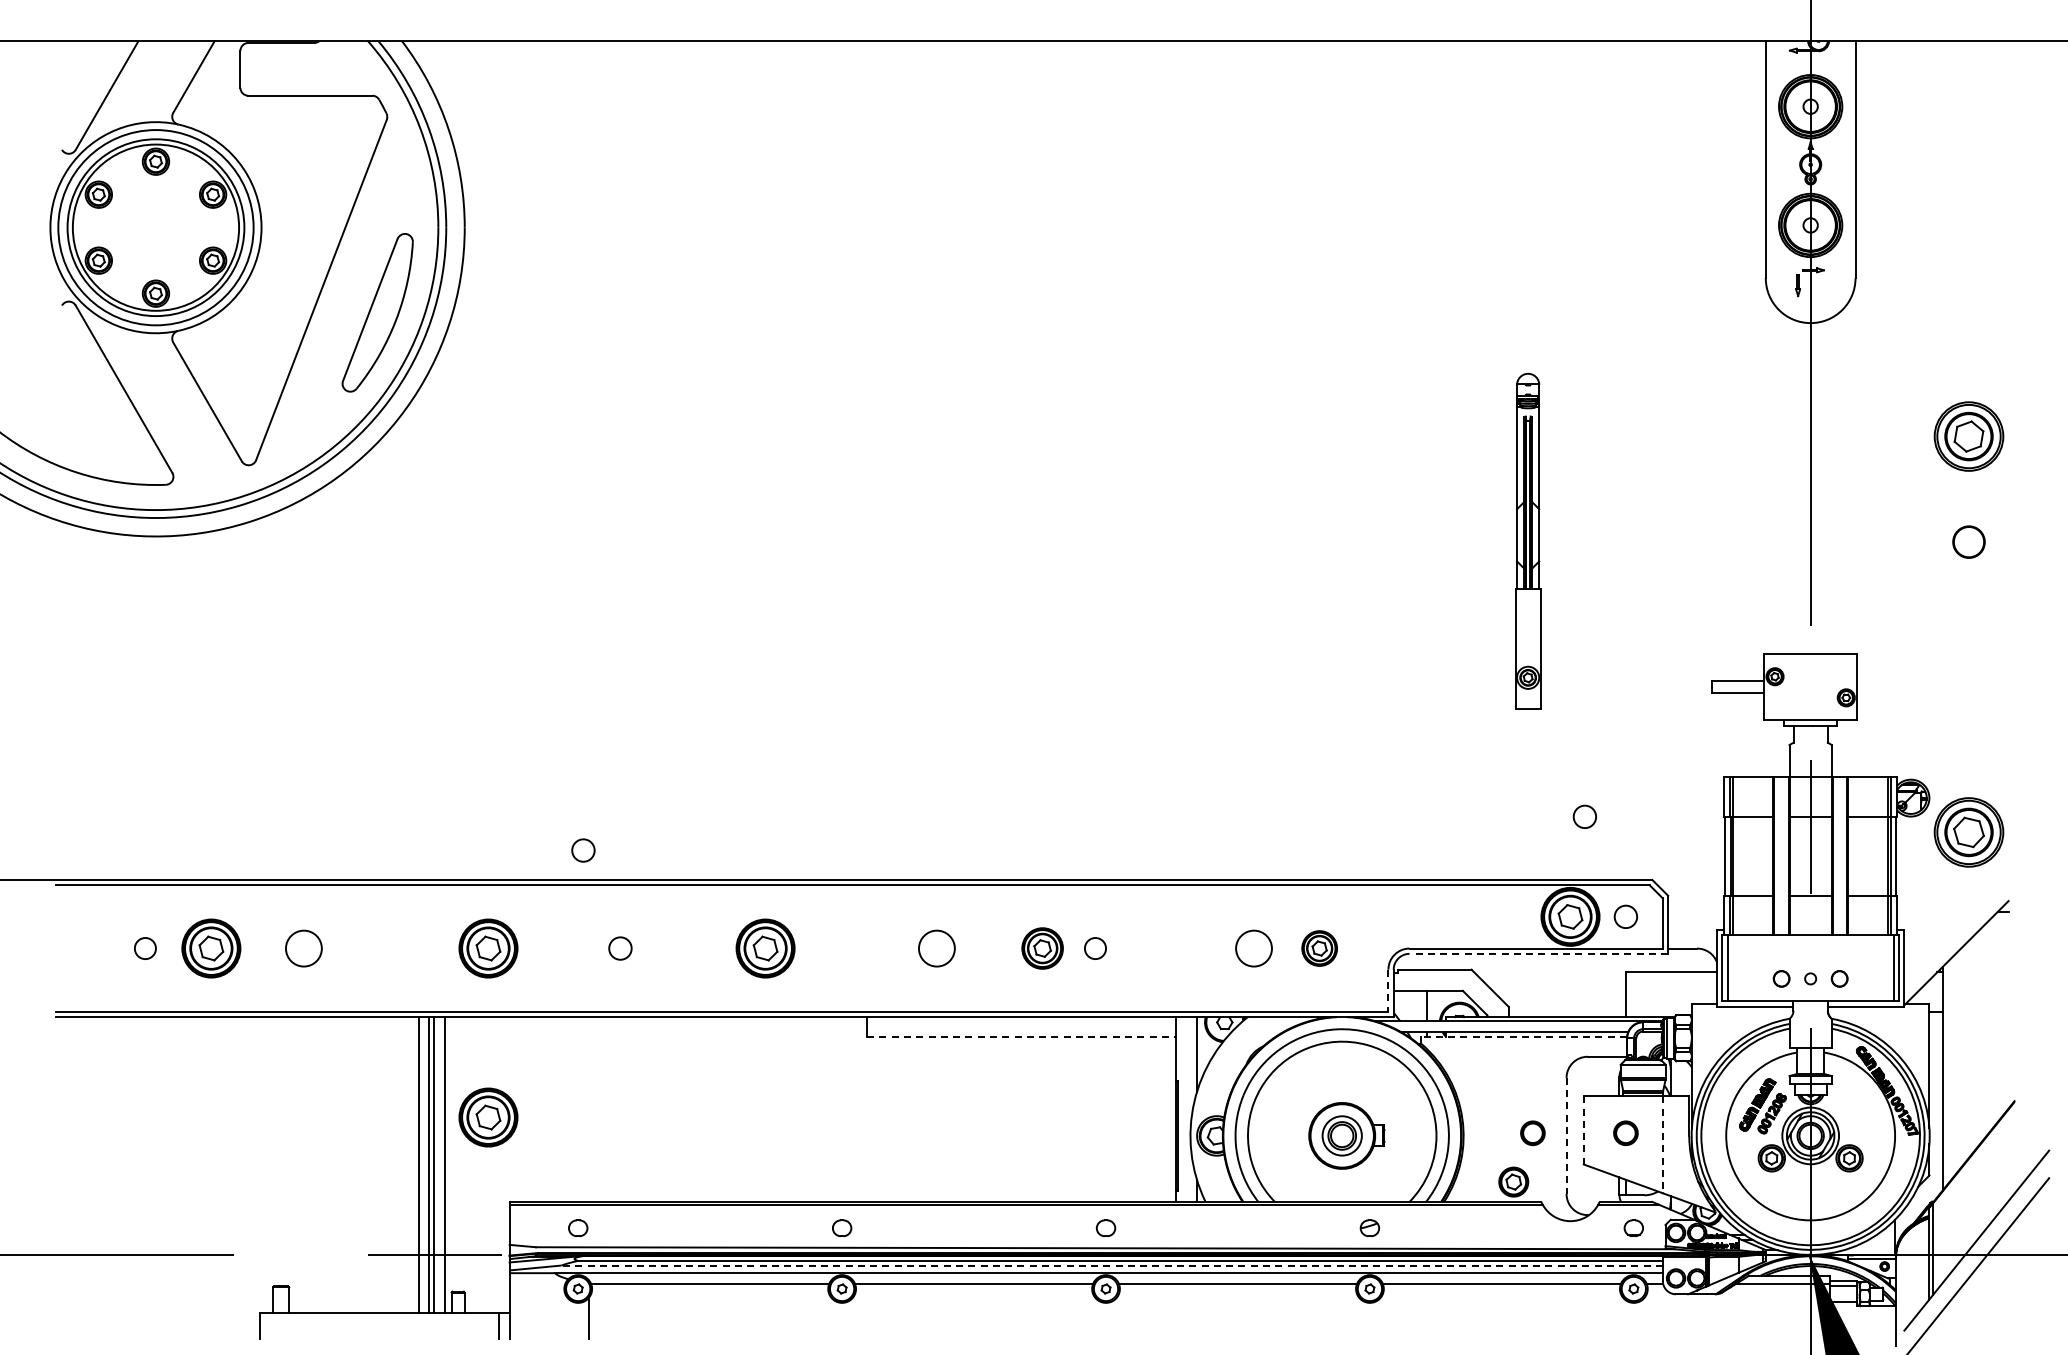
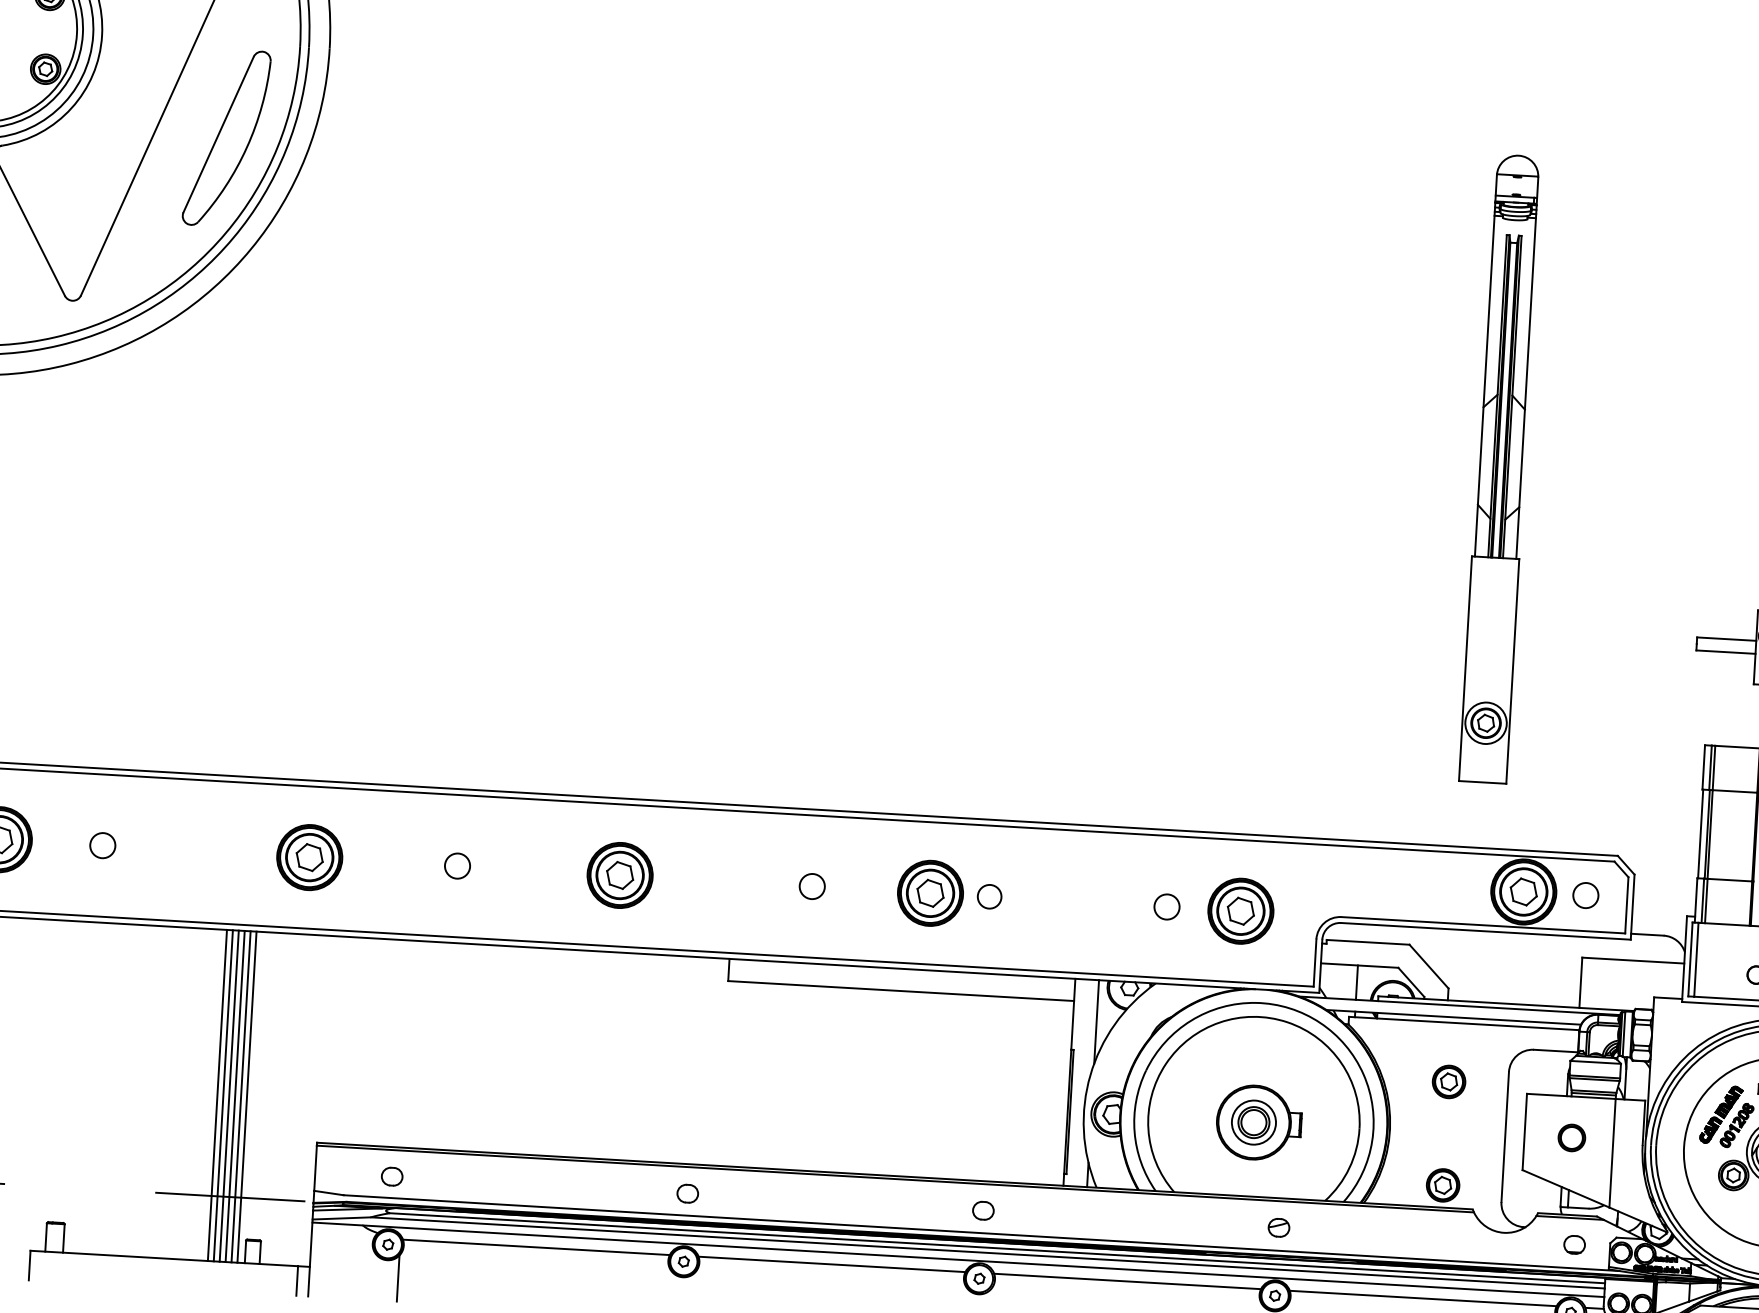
part: (1527, 541) -> (1499, 468), size x1.67
circle: (1584, 816) -> (1545, 780), removed
circle: (583, 850) -> (422, 753), removed
circle: (303, 948) -> (102, 845), size x0.62
circle: (937, 948) -> (812, 886), size x0.62
part: (1042, 948) -> (930, 893), size x1.43
circle: (1253, 948) -> (1166, 906), size x0.62
part: (1319, 948) -> (1240, 911), size x1.67
line: (1538, 953) -> (1485, 930), dashed -> solid
line: (1388, 991) -> (1315, 963), dashed -> solid
line: (1022, 1036) -> (902, 990), dashed -> solid
line: (1524, 1036) -> (1464, 1022), dashed -> solid
part: (1513, 1089) -> (1448, 1081), added
part: (488, 1117) -> (298, 1046), removed
line: (1583, 1130) -> (1524, 1132), dashed -> solid
part: (1532, 1133) -> (1467, 1132), removed
line: (1566, 1136) -> (1505, 1137), dashed -> solid
line: (1662, 1145) -> (1612, 1154), dashed -> solid
line: (423, 1164) -> (222, 1095), added
line: (439, 1164) -> (240, 1096), added
line: (1112, 1265) -> (988, 1252), dashed -> solid

